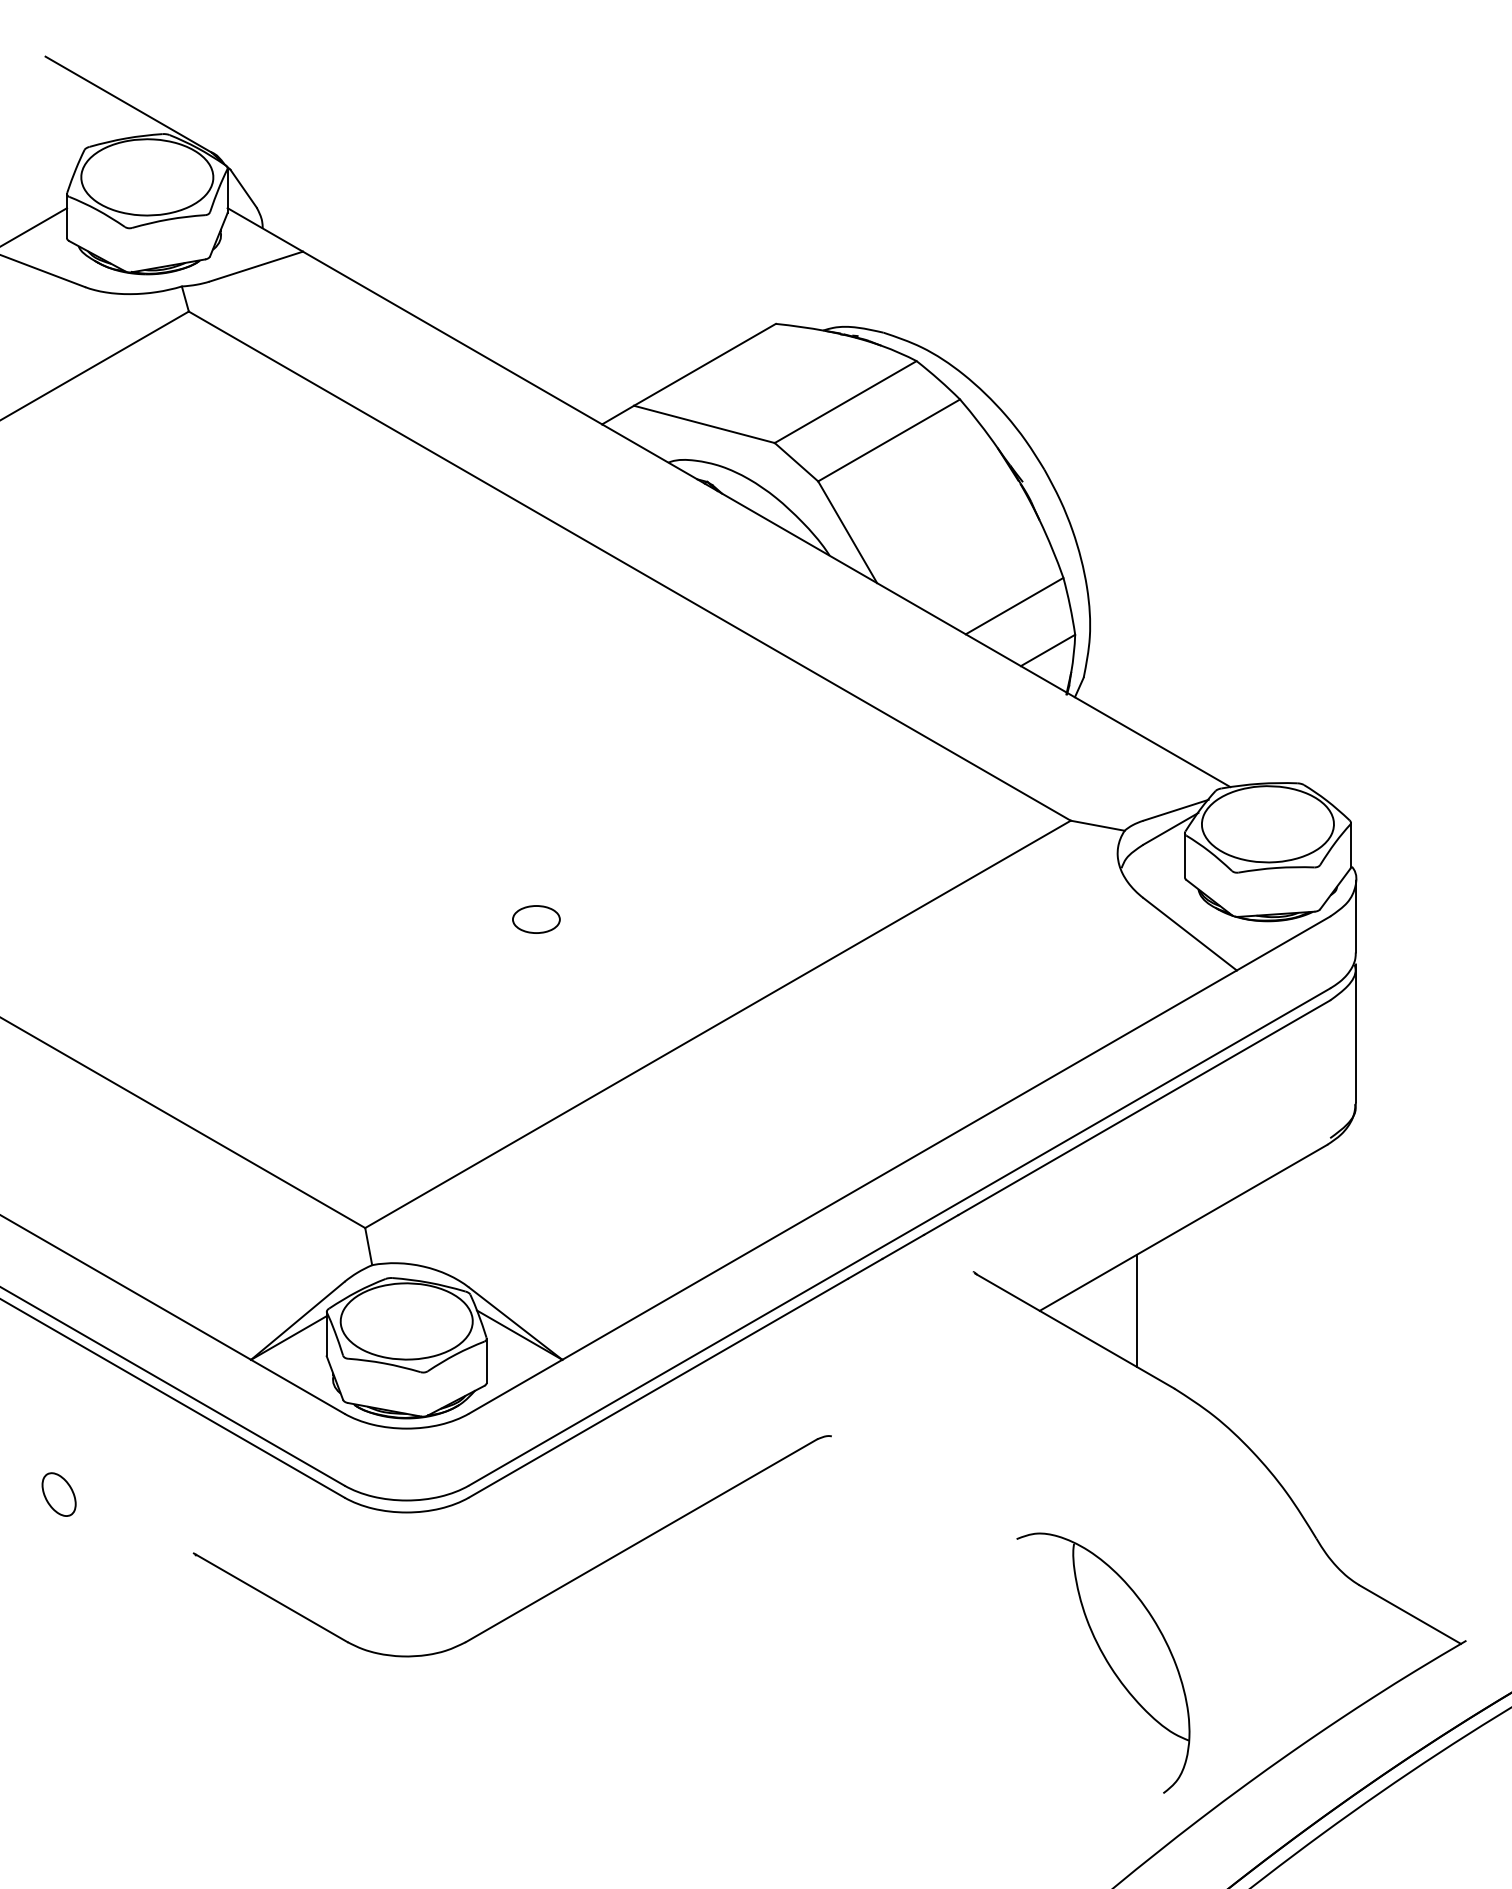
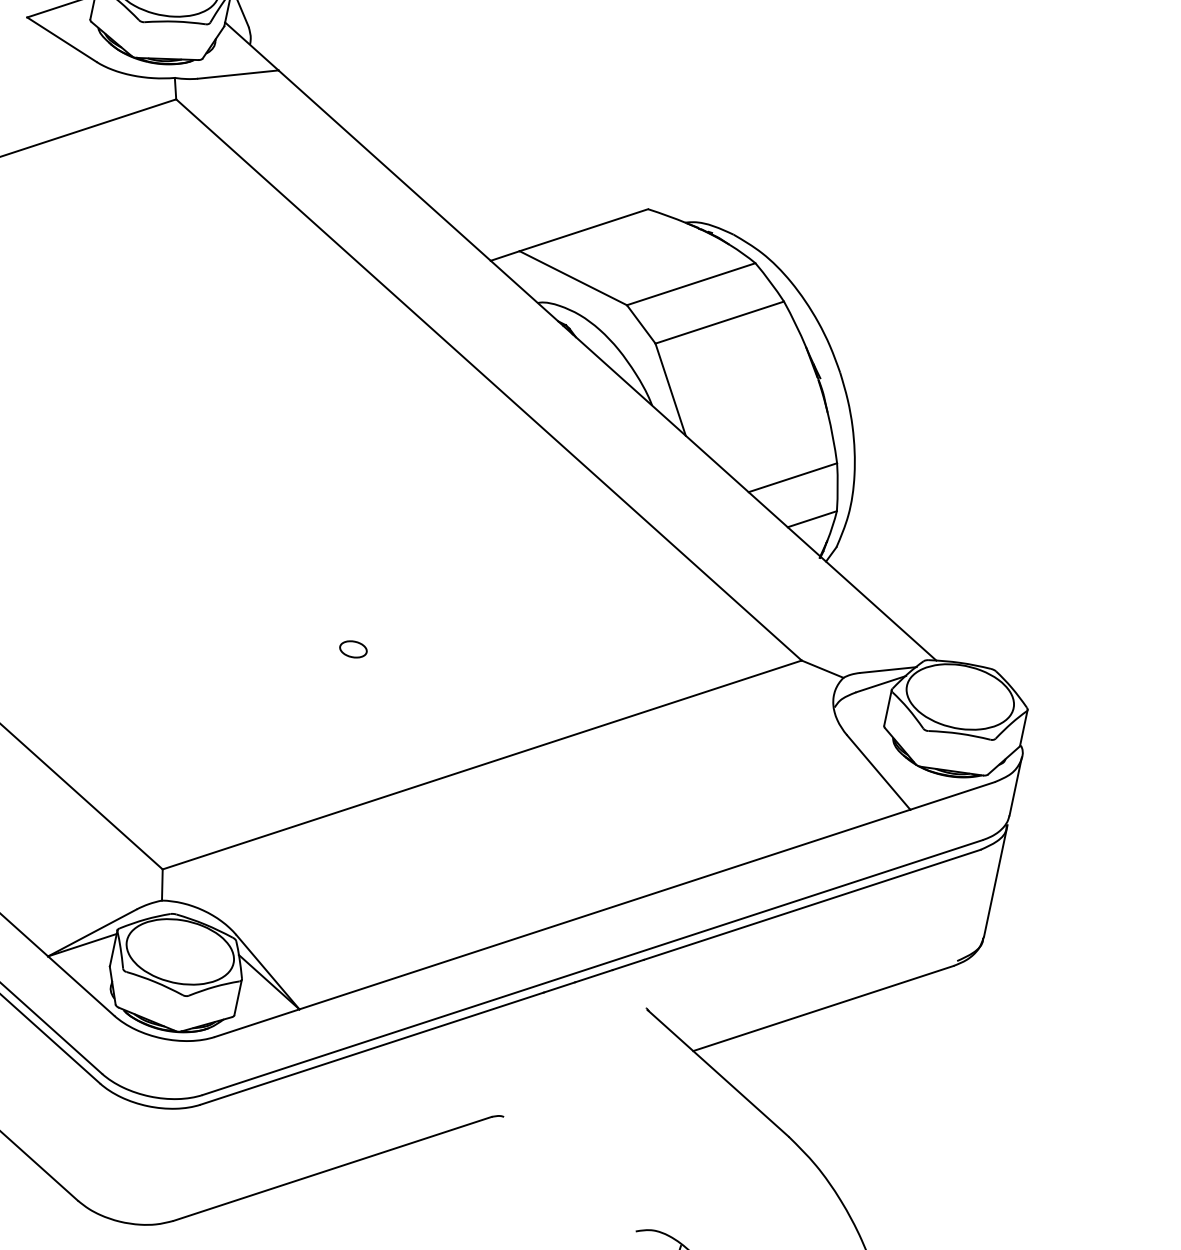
part: (536, 919) -> (353, 649), size x0.7
line: (1137, 1310) -> (772, 1067), removed

